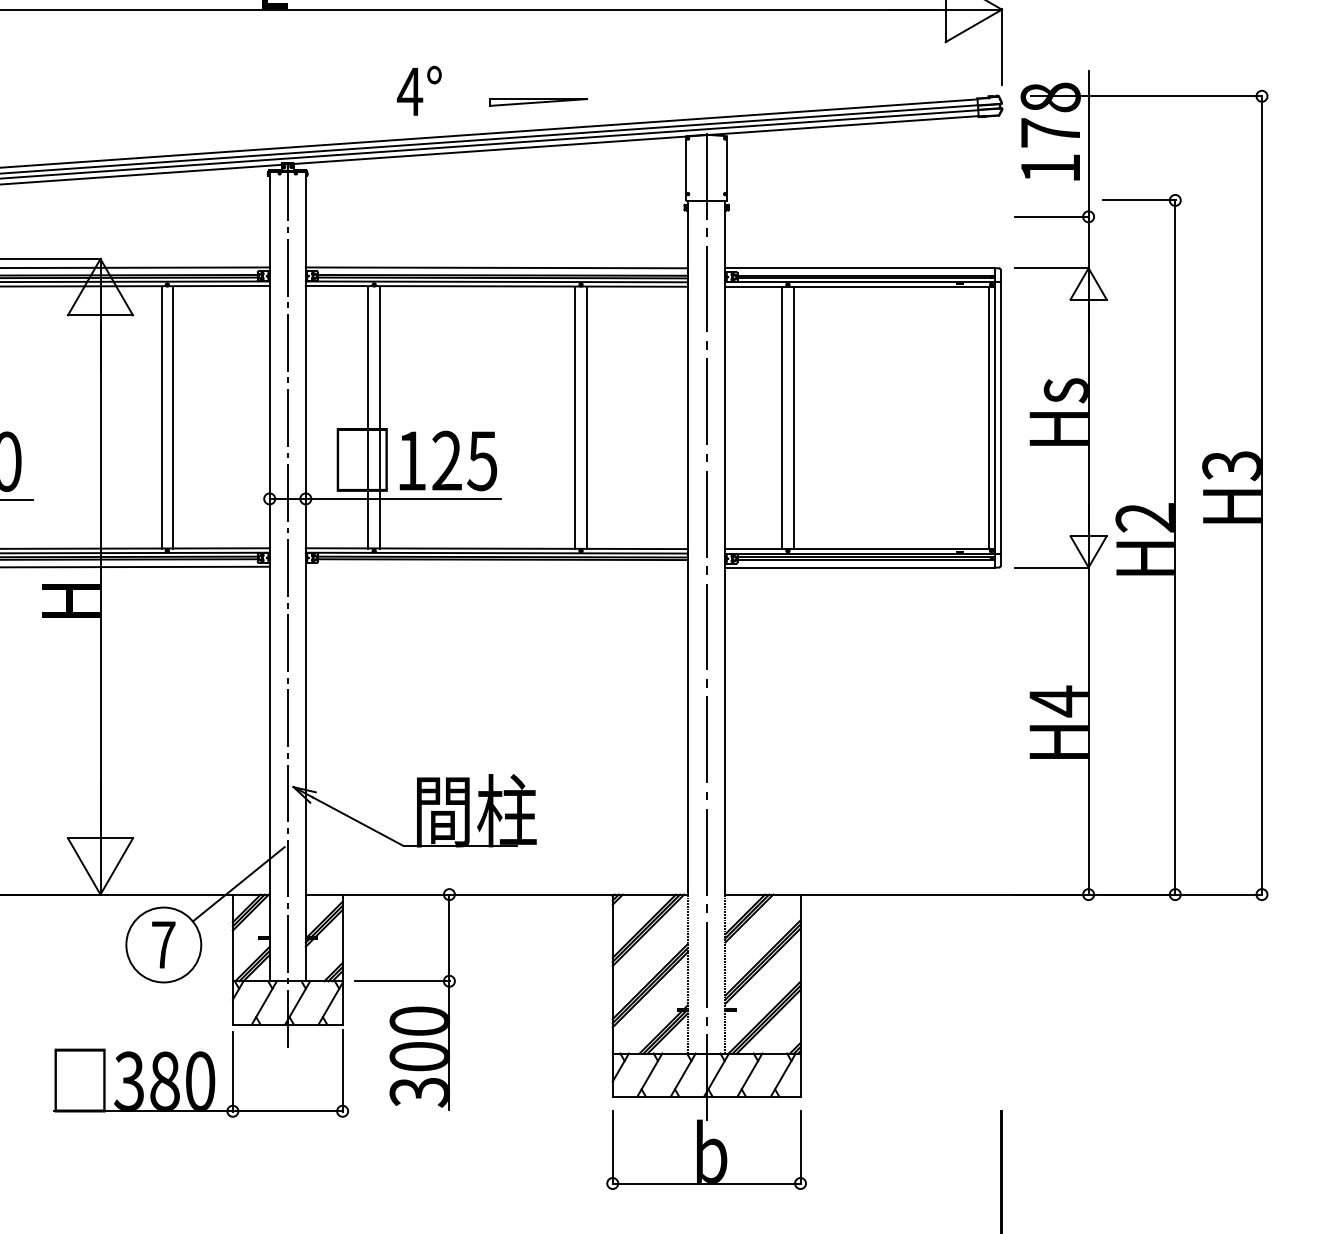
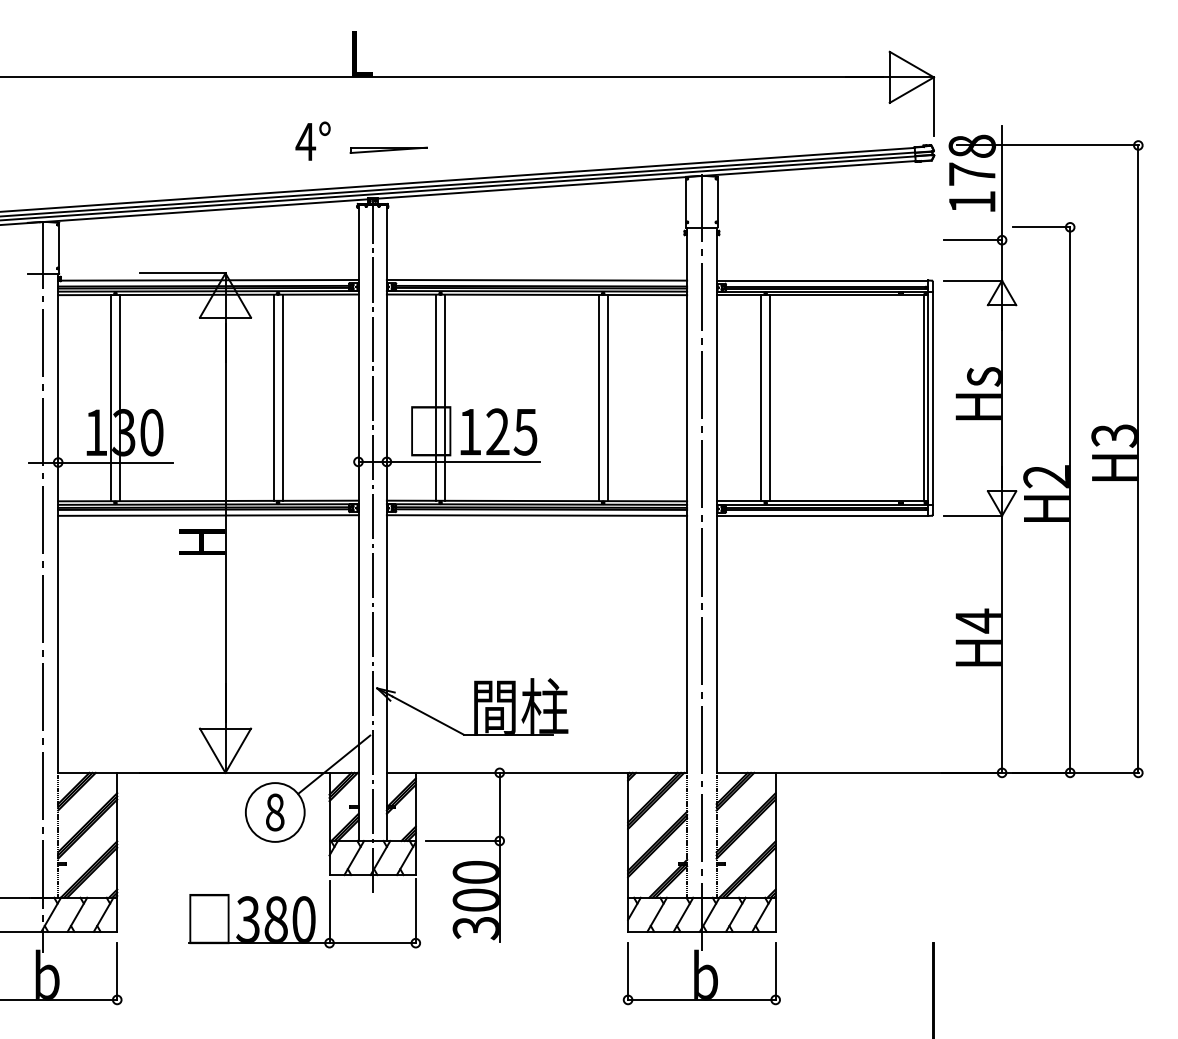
text: (418, 89) -> (312, 140), moved
part: (538, 101) -> (388, 149), moved
line: (496, 567) -> (536, 515), added
text: (164, 945) -> (275, 812), 7 -> 8

